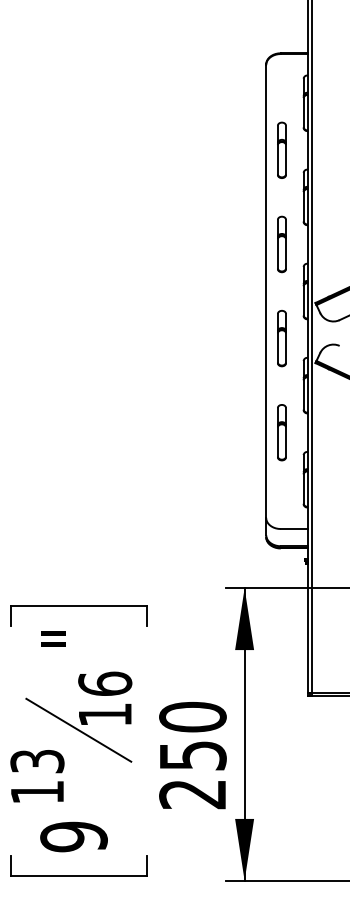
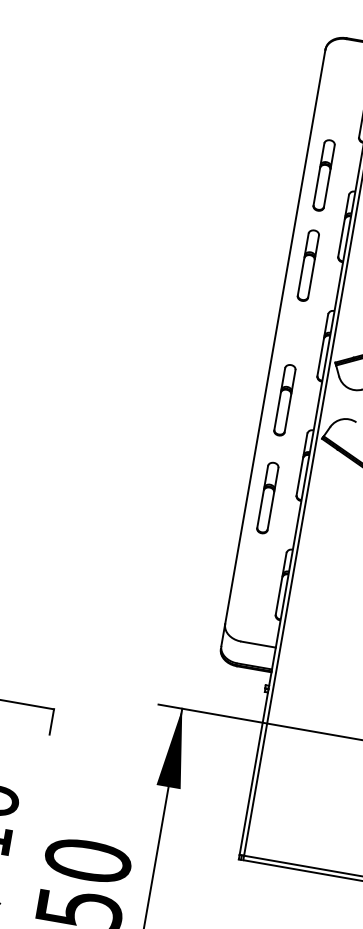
part: (281, 149) -> (323, 174), moved
part: (281, 244) -> (307, 265), moved
part: (281, 432) -> (267, 497), moved

